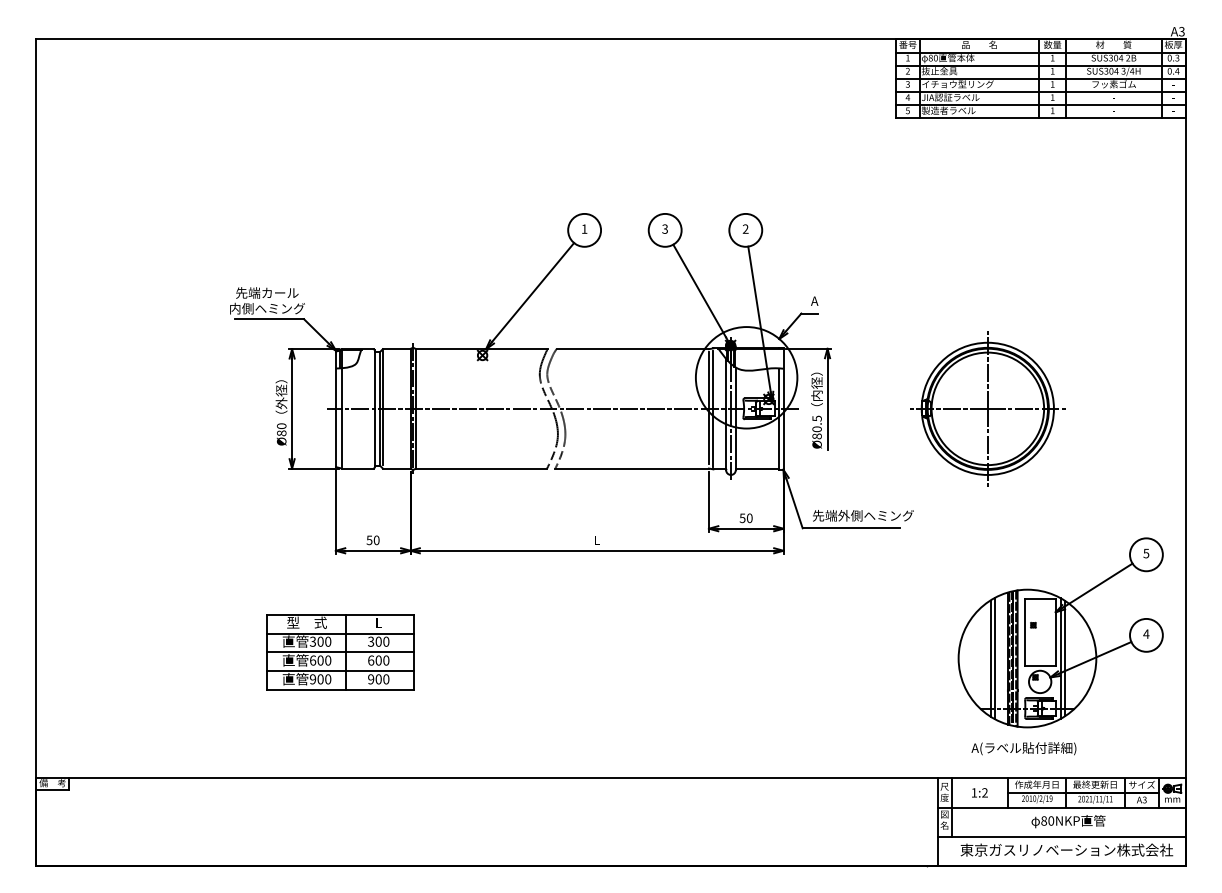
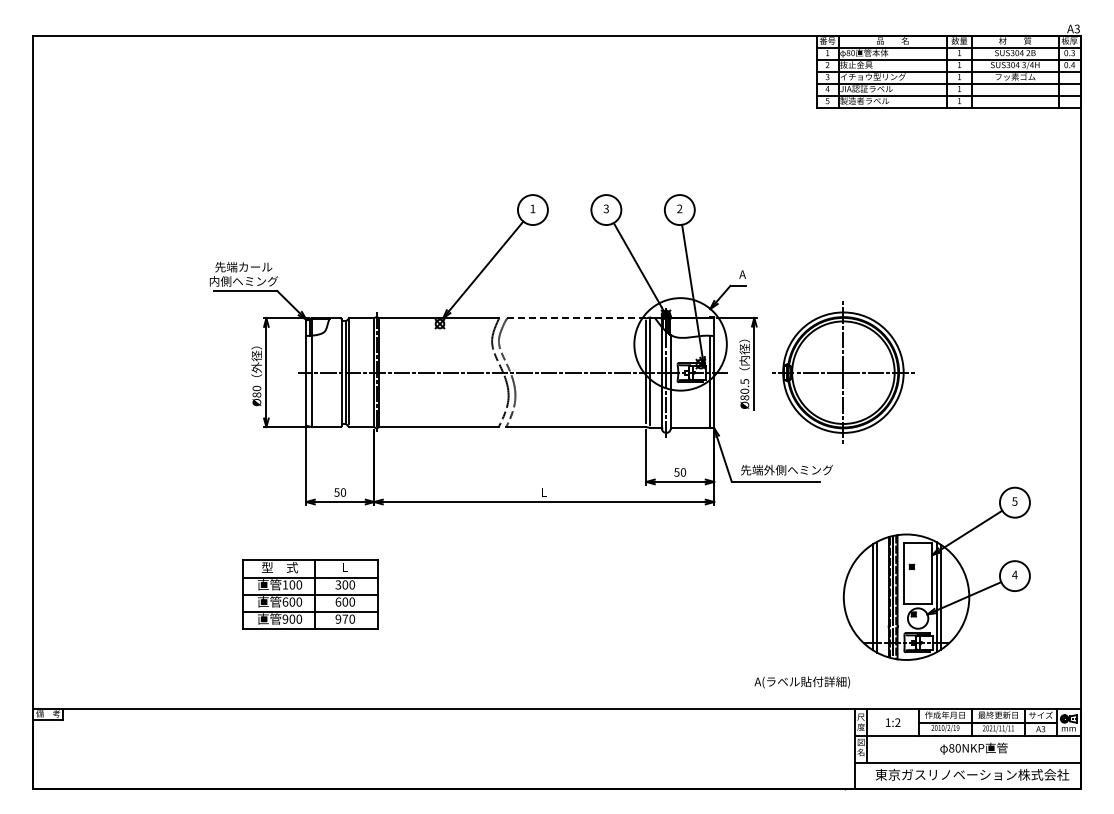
line: (633, 349) -> (577, 318), solid -> dashed
part: (987, 408) -> (843, 372), moved
part: (1060, 632) -> (936, 573), moved
text: (313, 641) -> (285, 584), 300 -> 100
text: (378, 678) -> (345, 618), 900 -> 970
text: (1024, 748) -> (802, 682), moved

